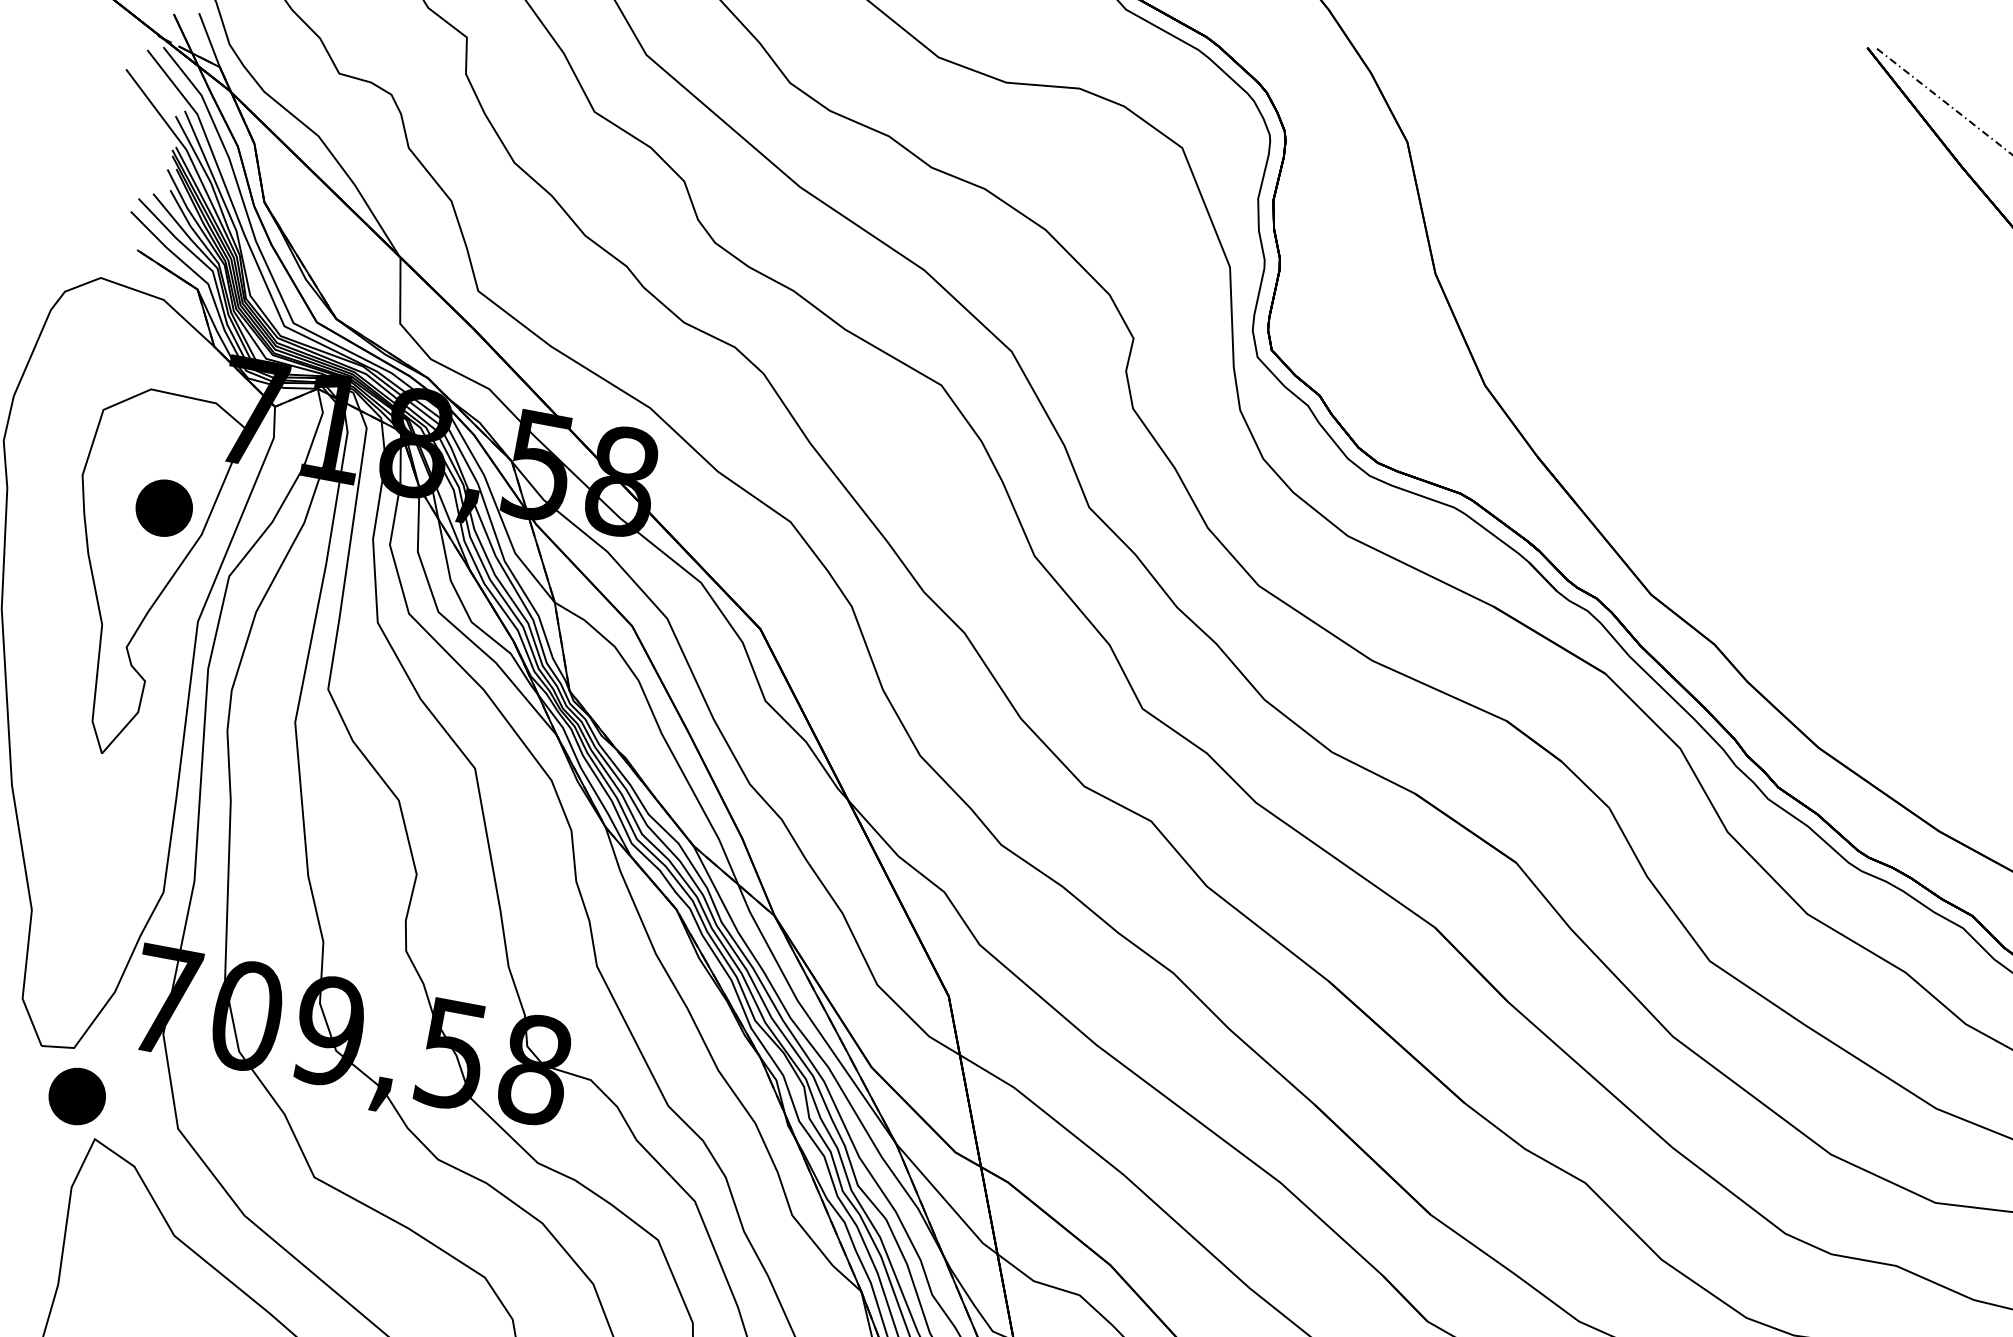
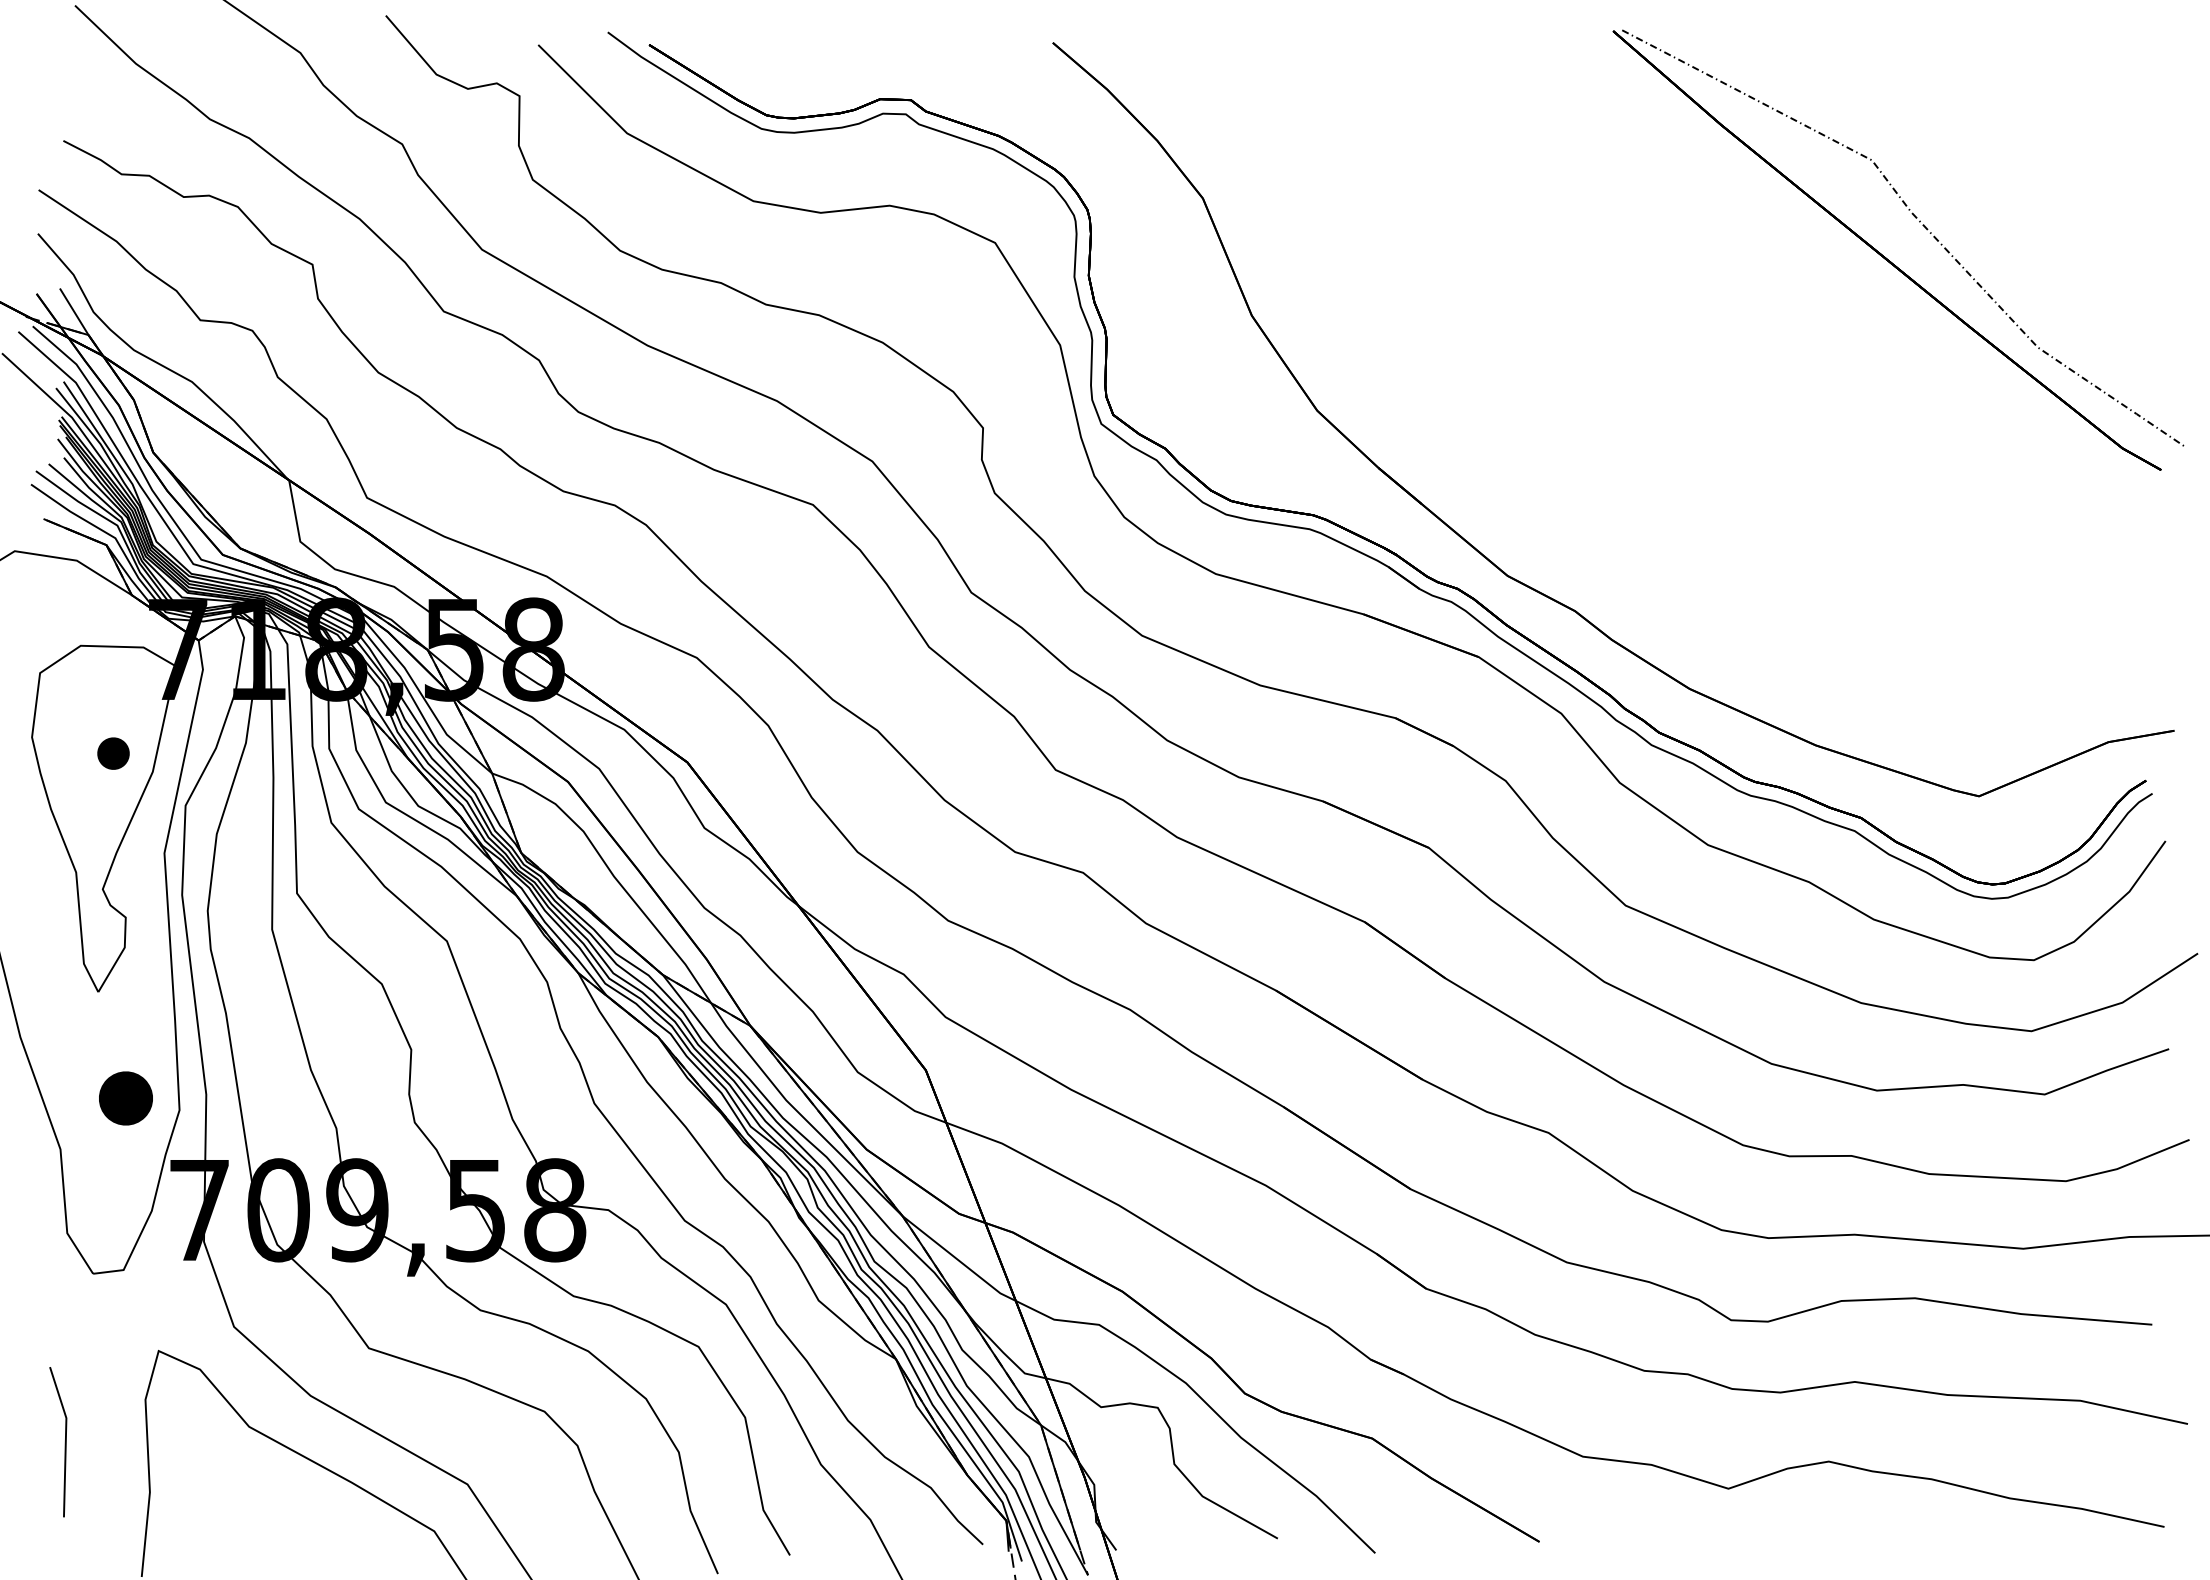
part: (164, 507) -> (113, 753), size x0.6
part: (76, 1096) -> (125, 1098), moved

